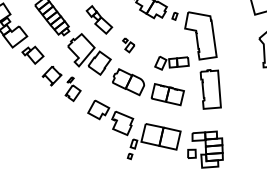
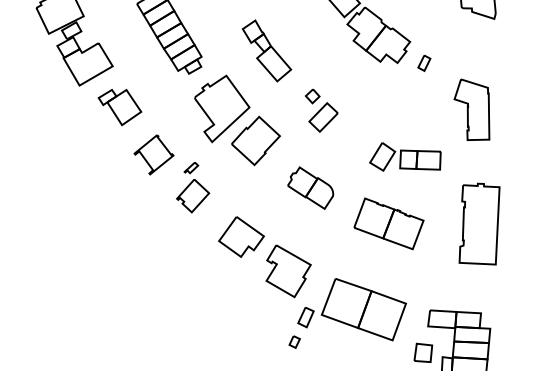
part: (200, 35) -> (472, 109), size x0.6
part: (128, 45) -> (320, 111), size x1.4
part: (128, 82) -> (310, 188), size x0.7

